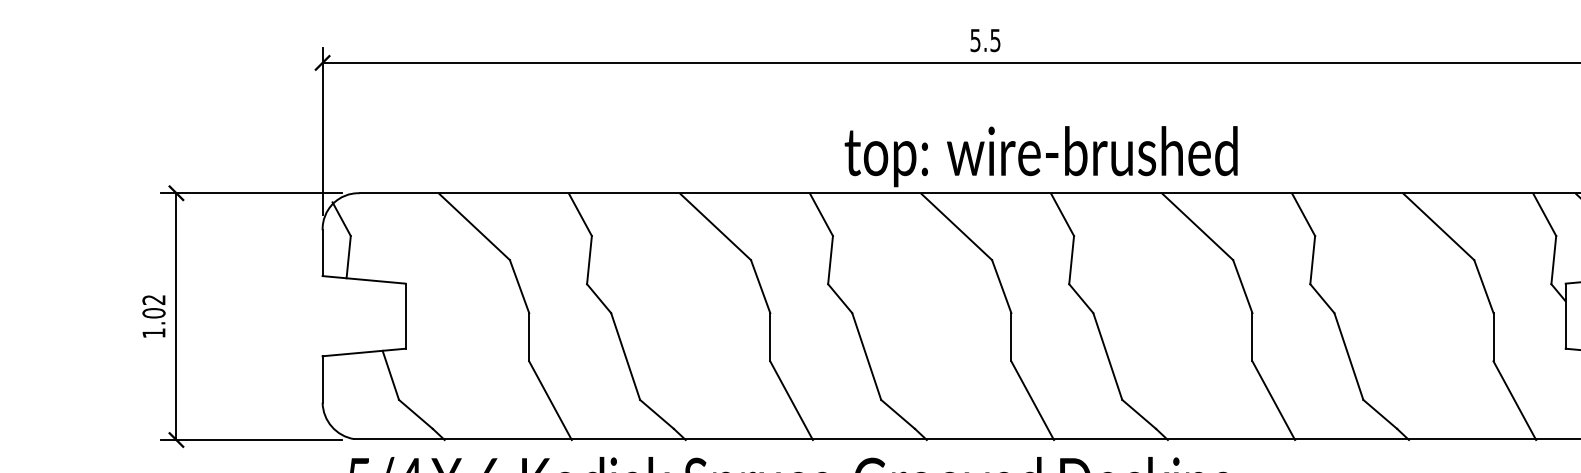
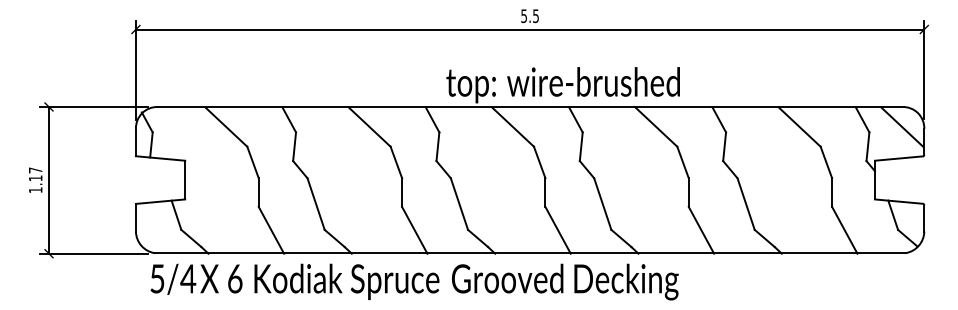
text: (153, 306) -> (35, 174), 1.02 -> 1.17

